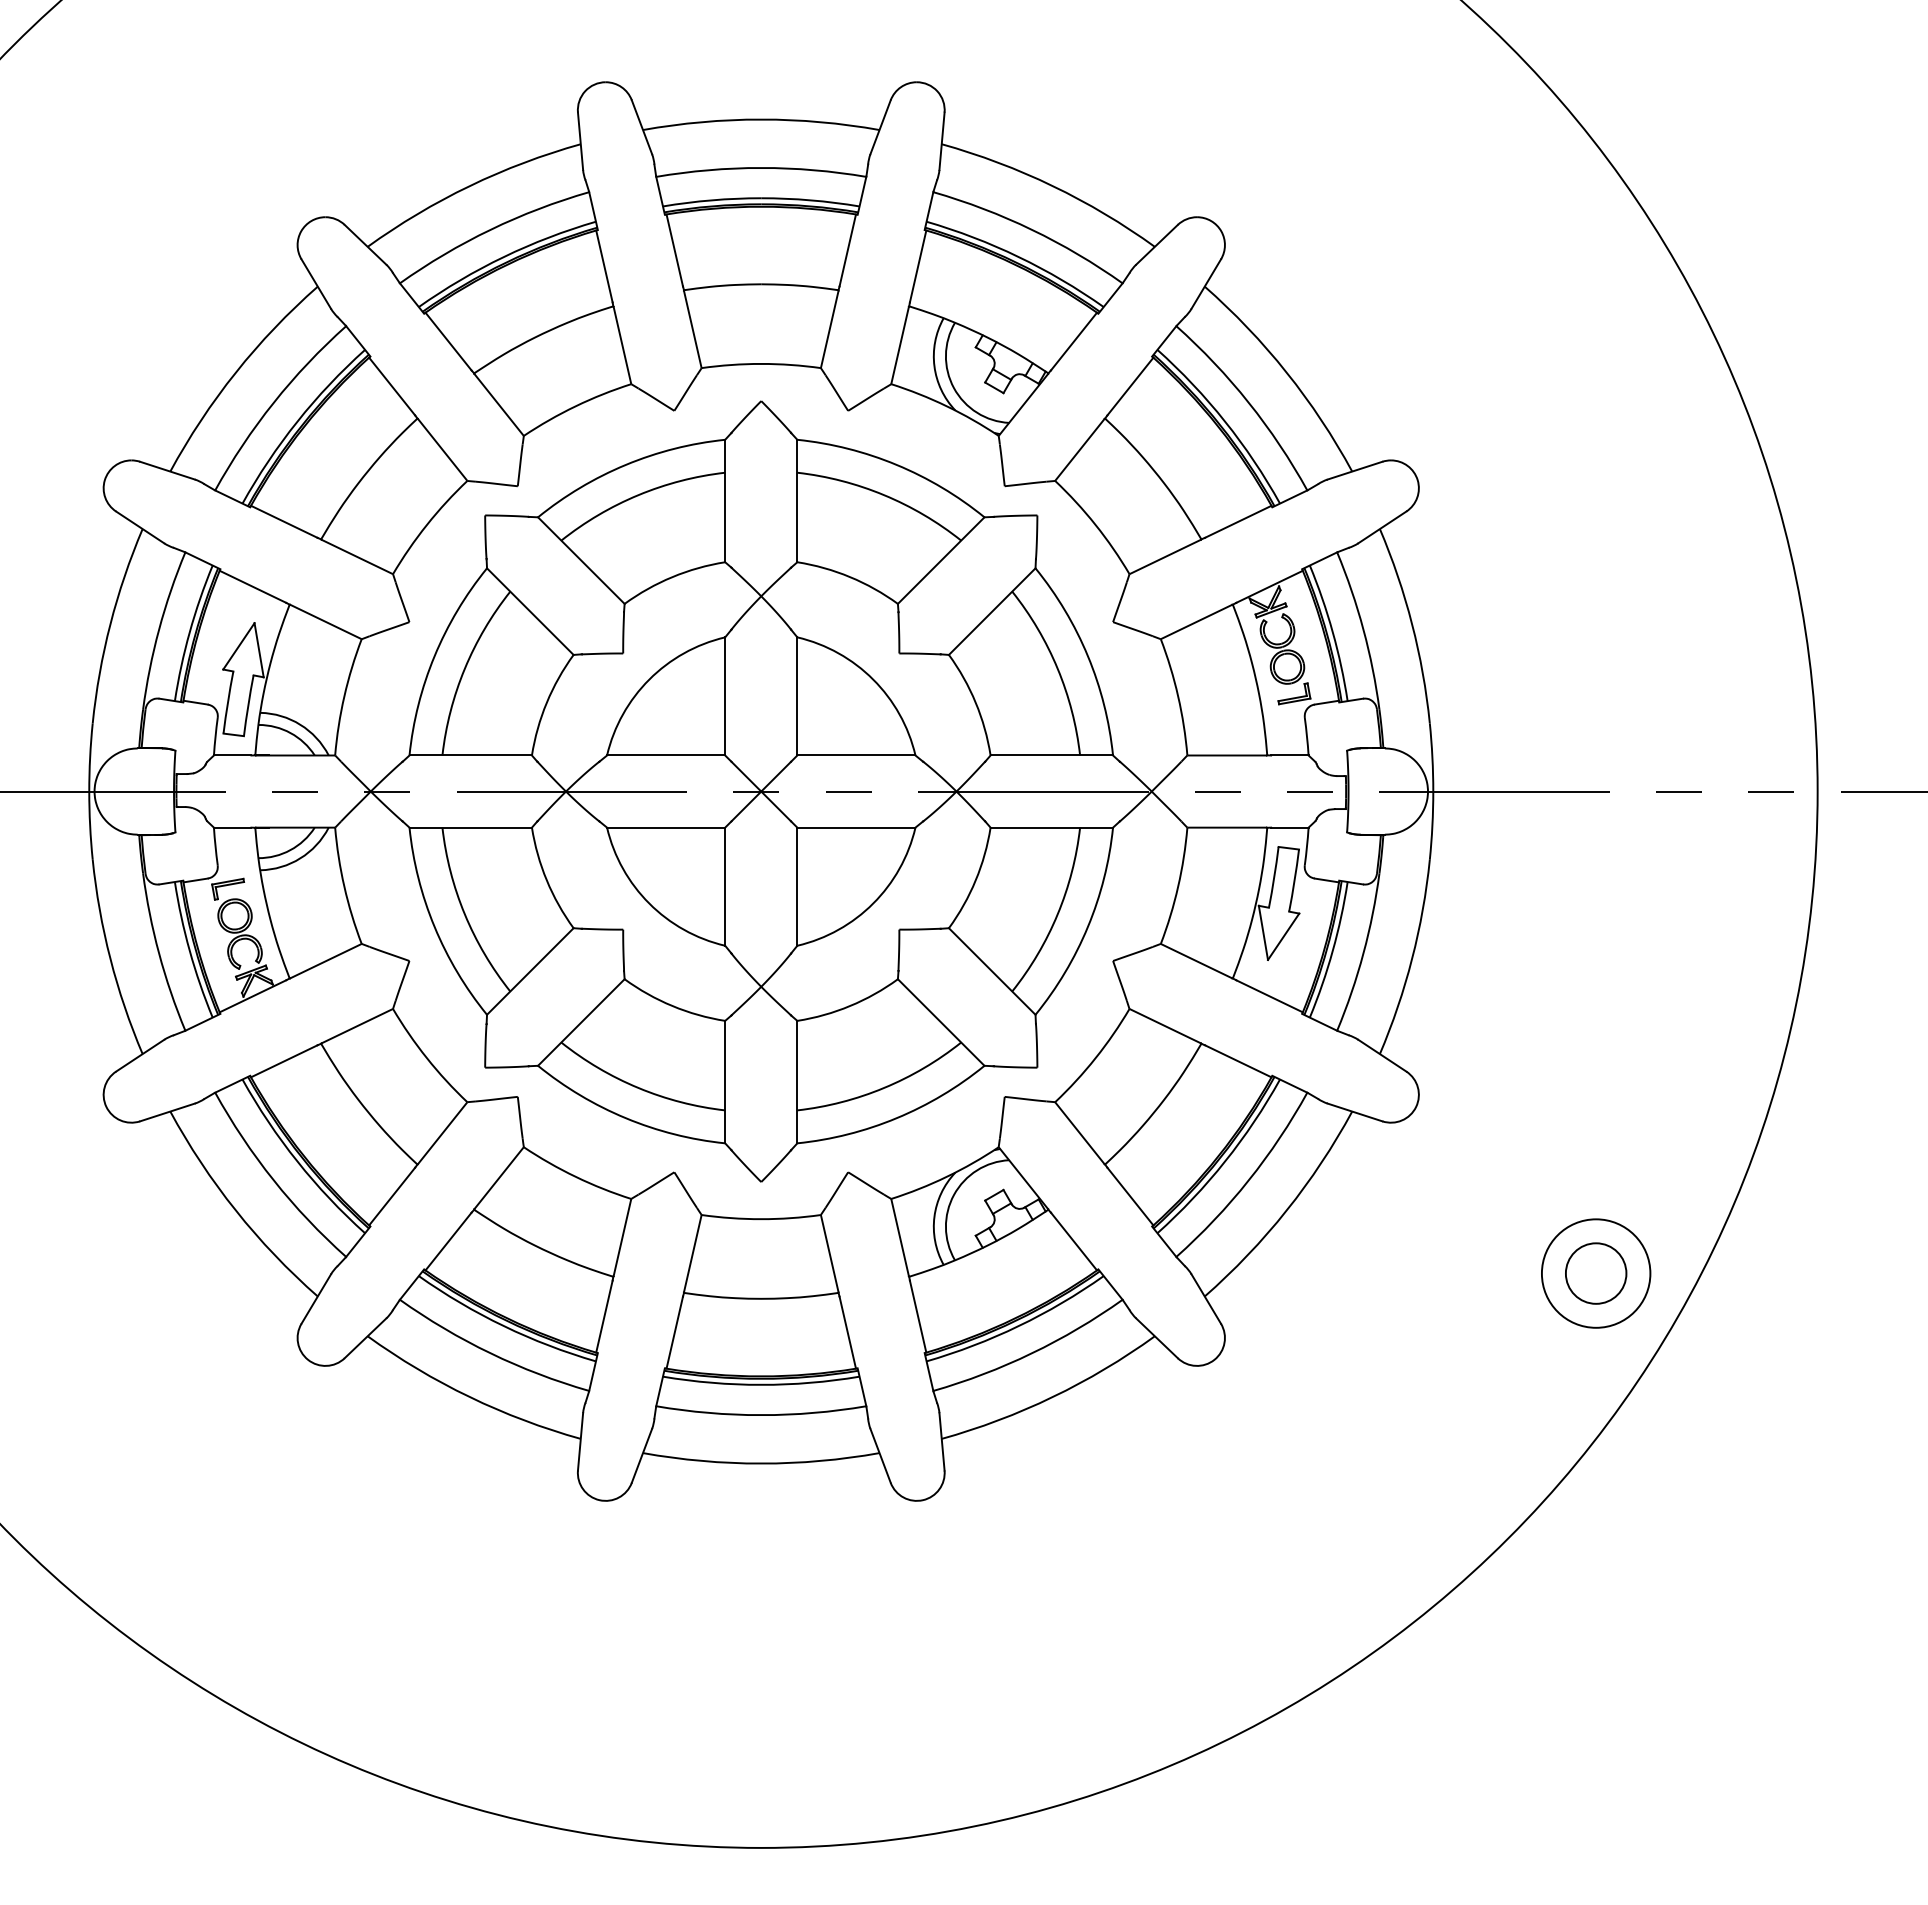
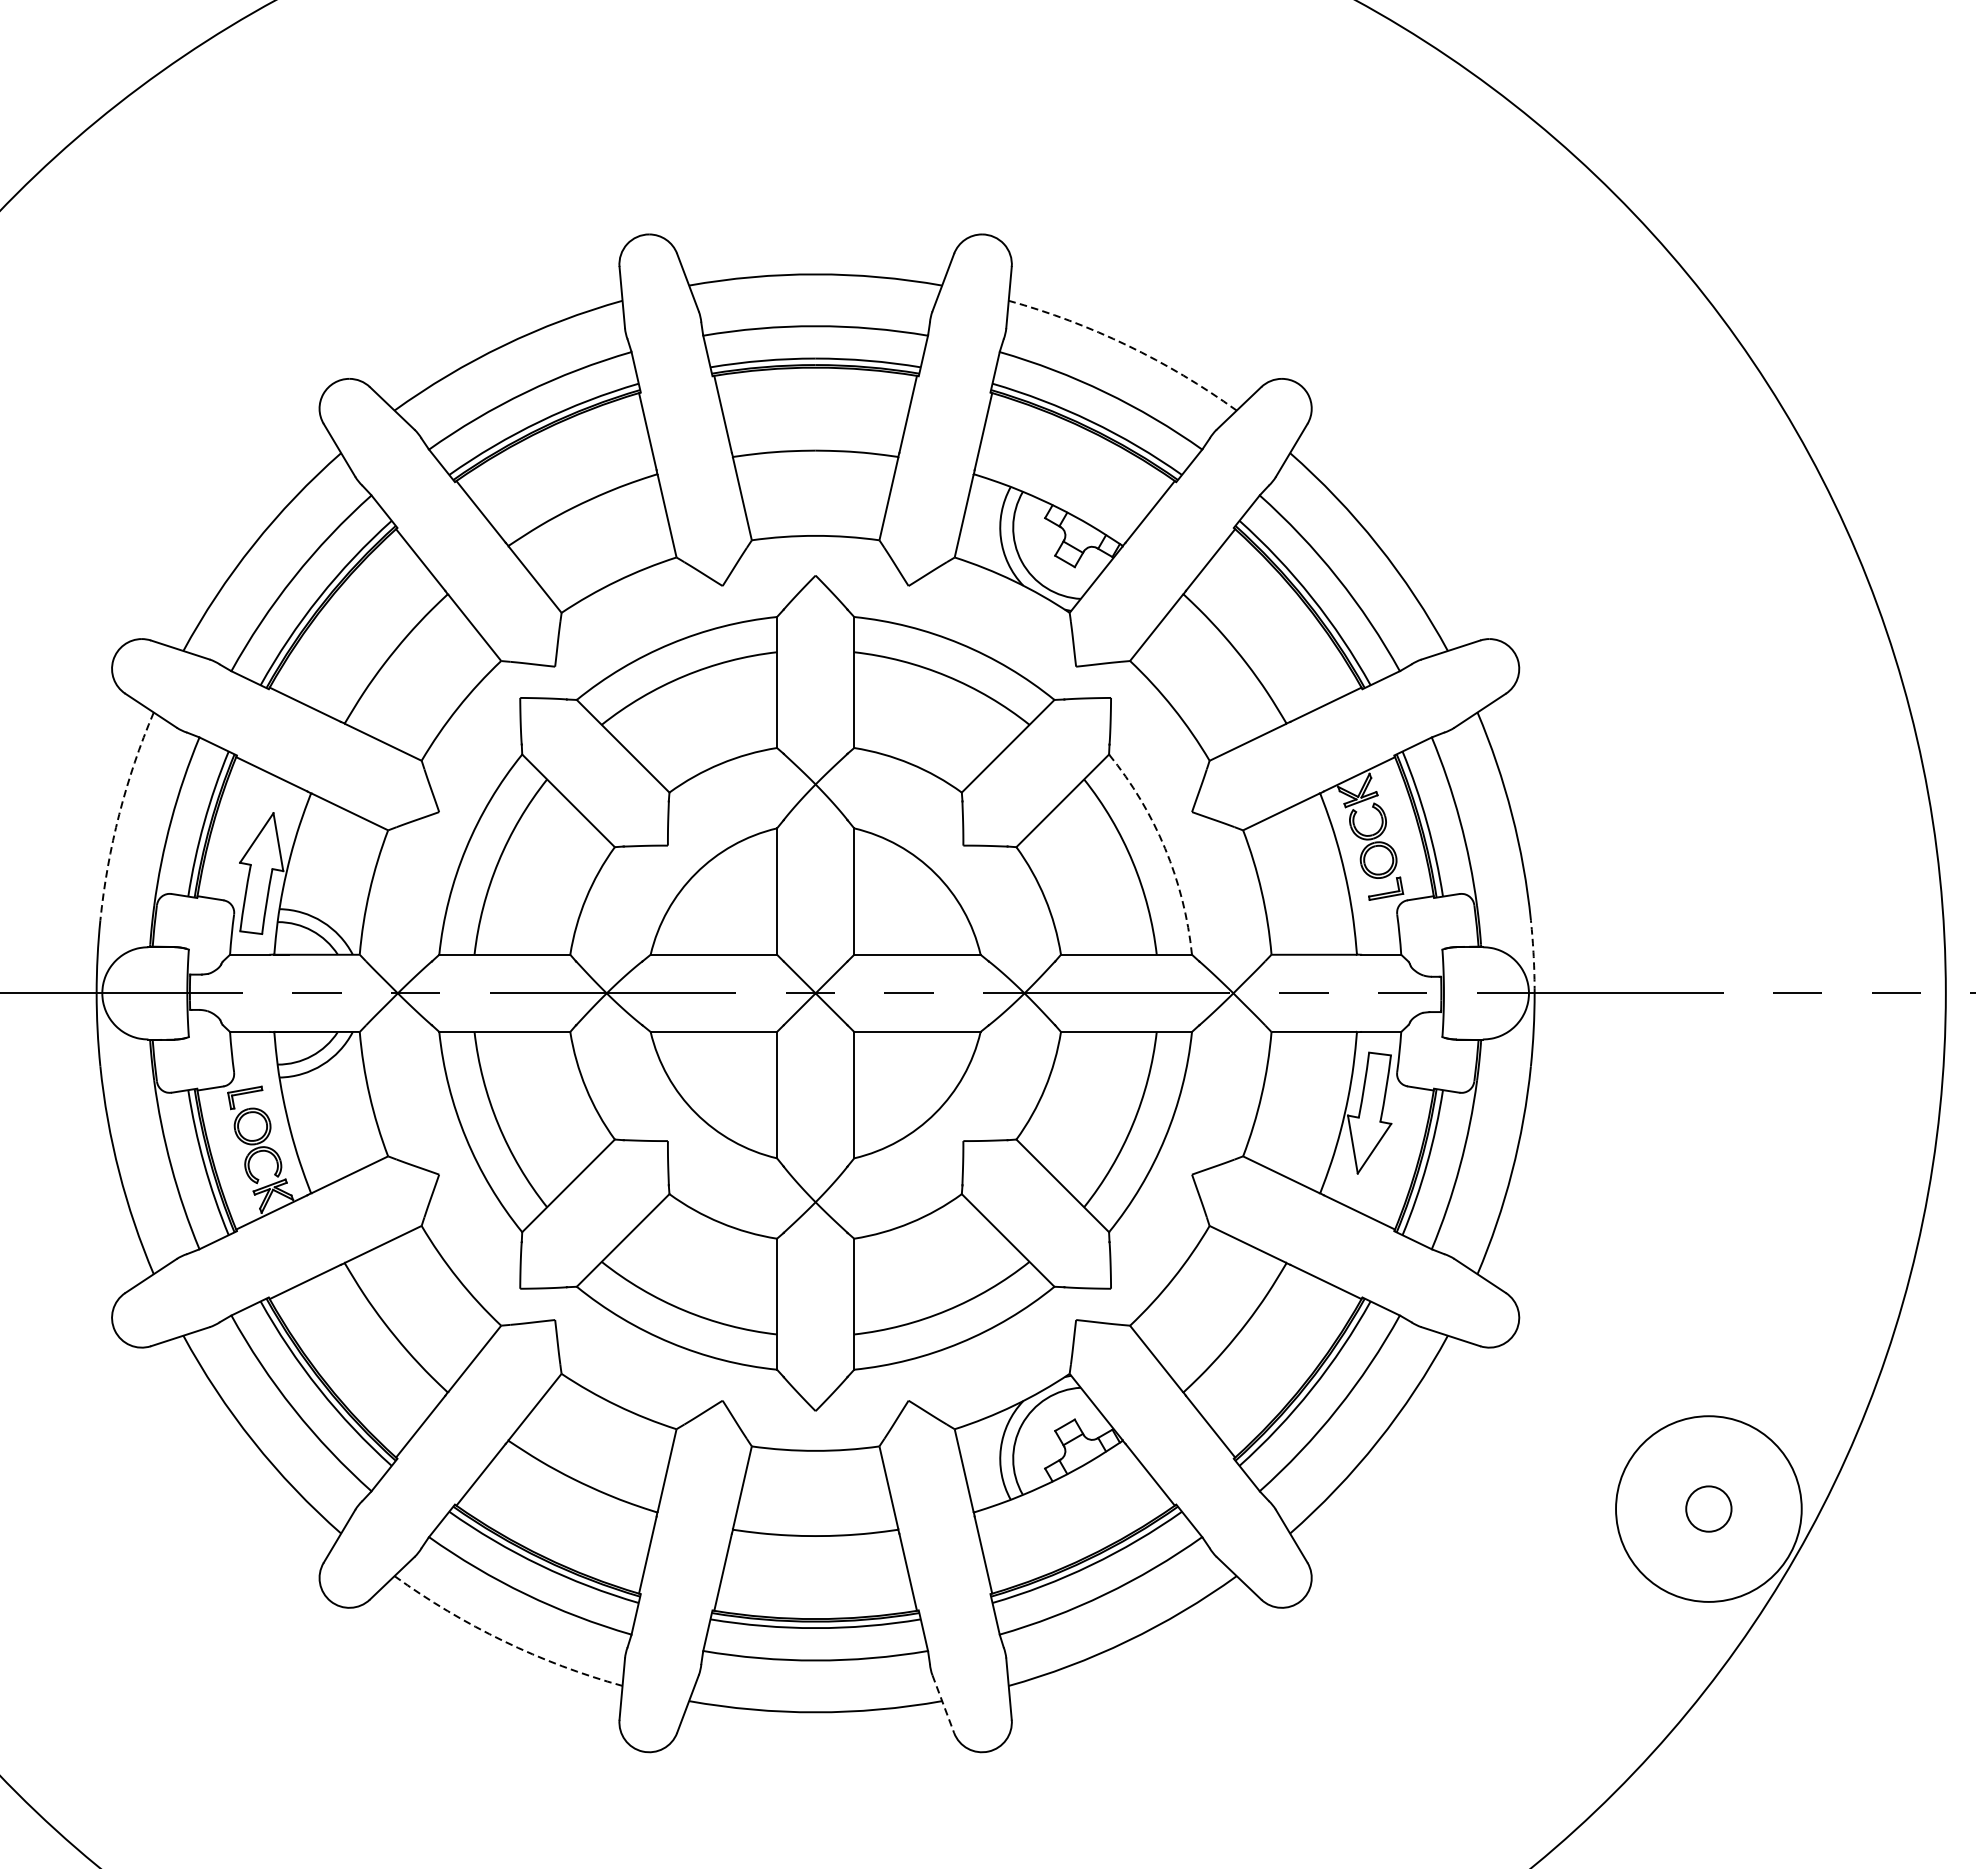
arc: (1052, 186) -> (1127, 346), solid -> dashed
arc: (110, 624) -> (119, 814), solid -> dashed
arc: (1087, 656) -> (1164, 848), solid -> dashed
arc: (1432, 757) -> (1533, 956), solid -> dashed
circle: (1595, 1273) -> (1708, 1508), size x0.7
circle: (1595, 1273) -> (1708, 1508), size x1.6
arc: (469, 1397) -> (503, 1641), solid -> dashed
line: (880, 1455) -> (943, 1703), solid -> dashed

